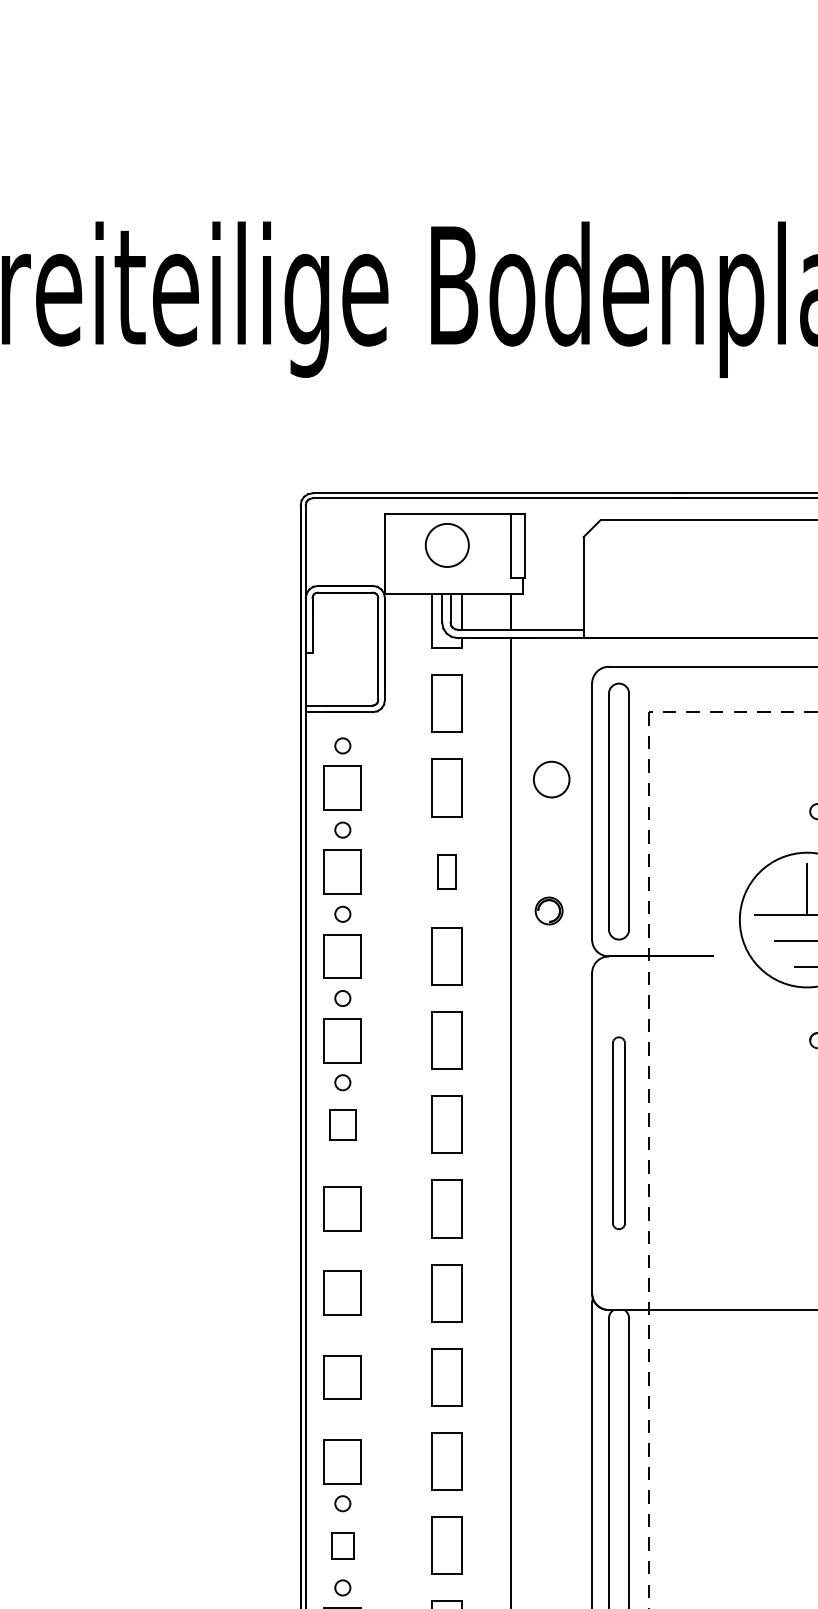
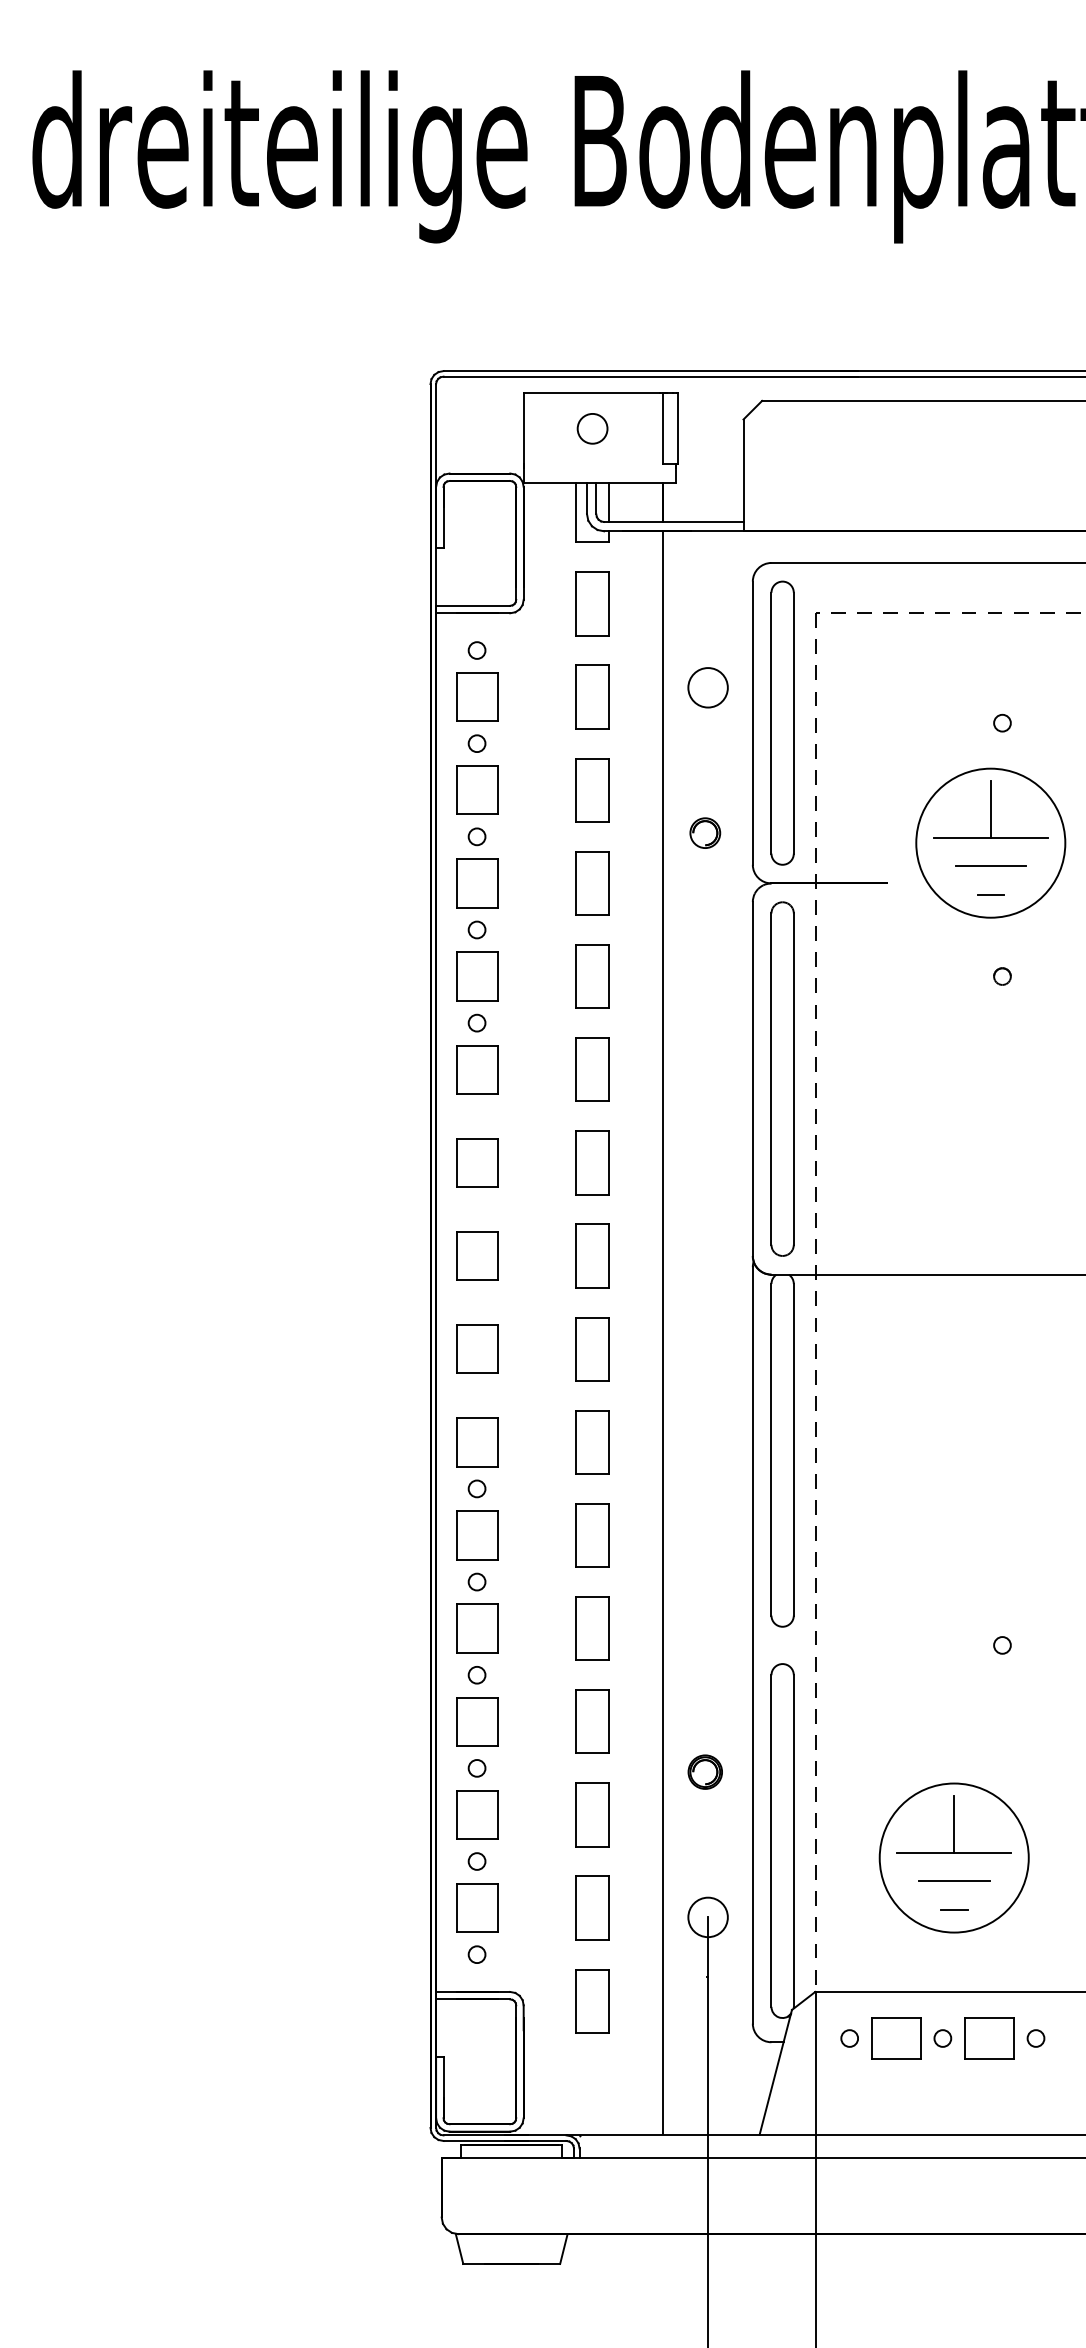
circle: (447, 545) -> (592, 428), size x0.62
part: (447, 872) -> (592, 790), size x1.67
part: (343, 1124) -> (477, 1069), size x1.43
part: (618, 1132) -> (782, 1078), size x1.67
part: (343, 1545) -> (477, 1535), size x1.67

